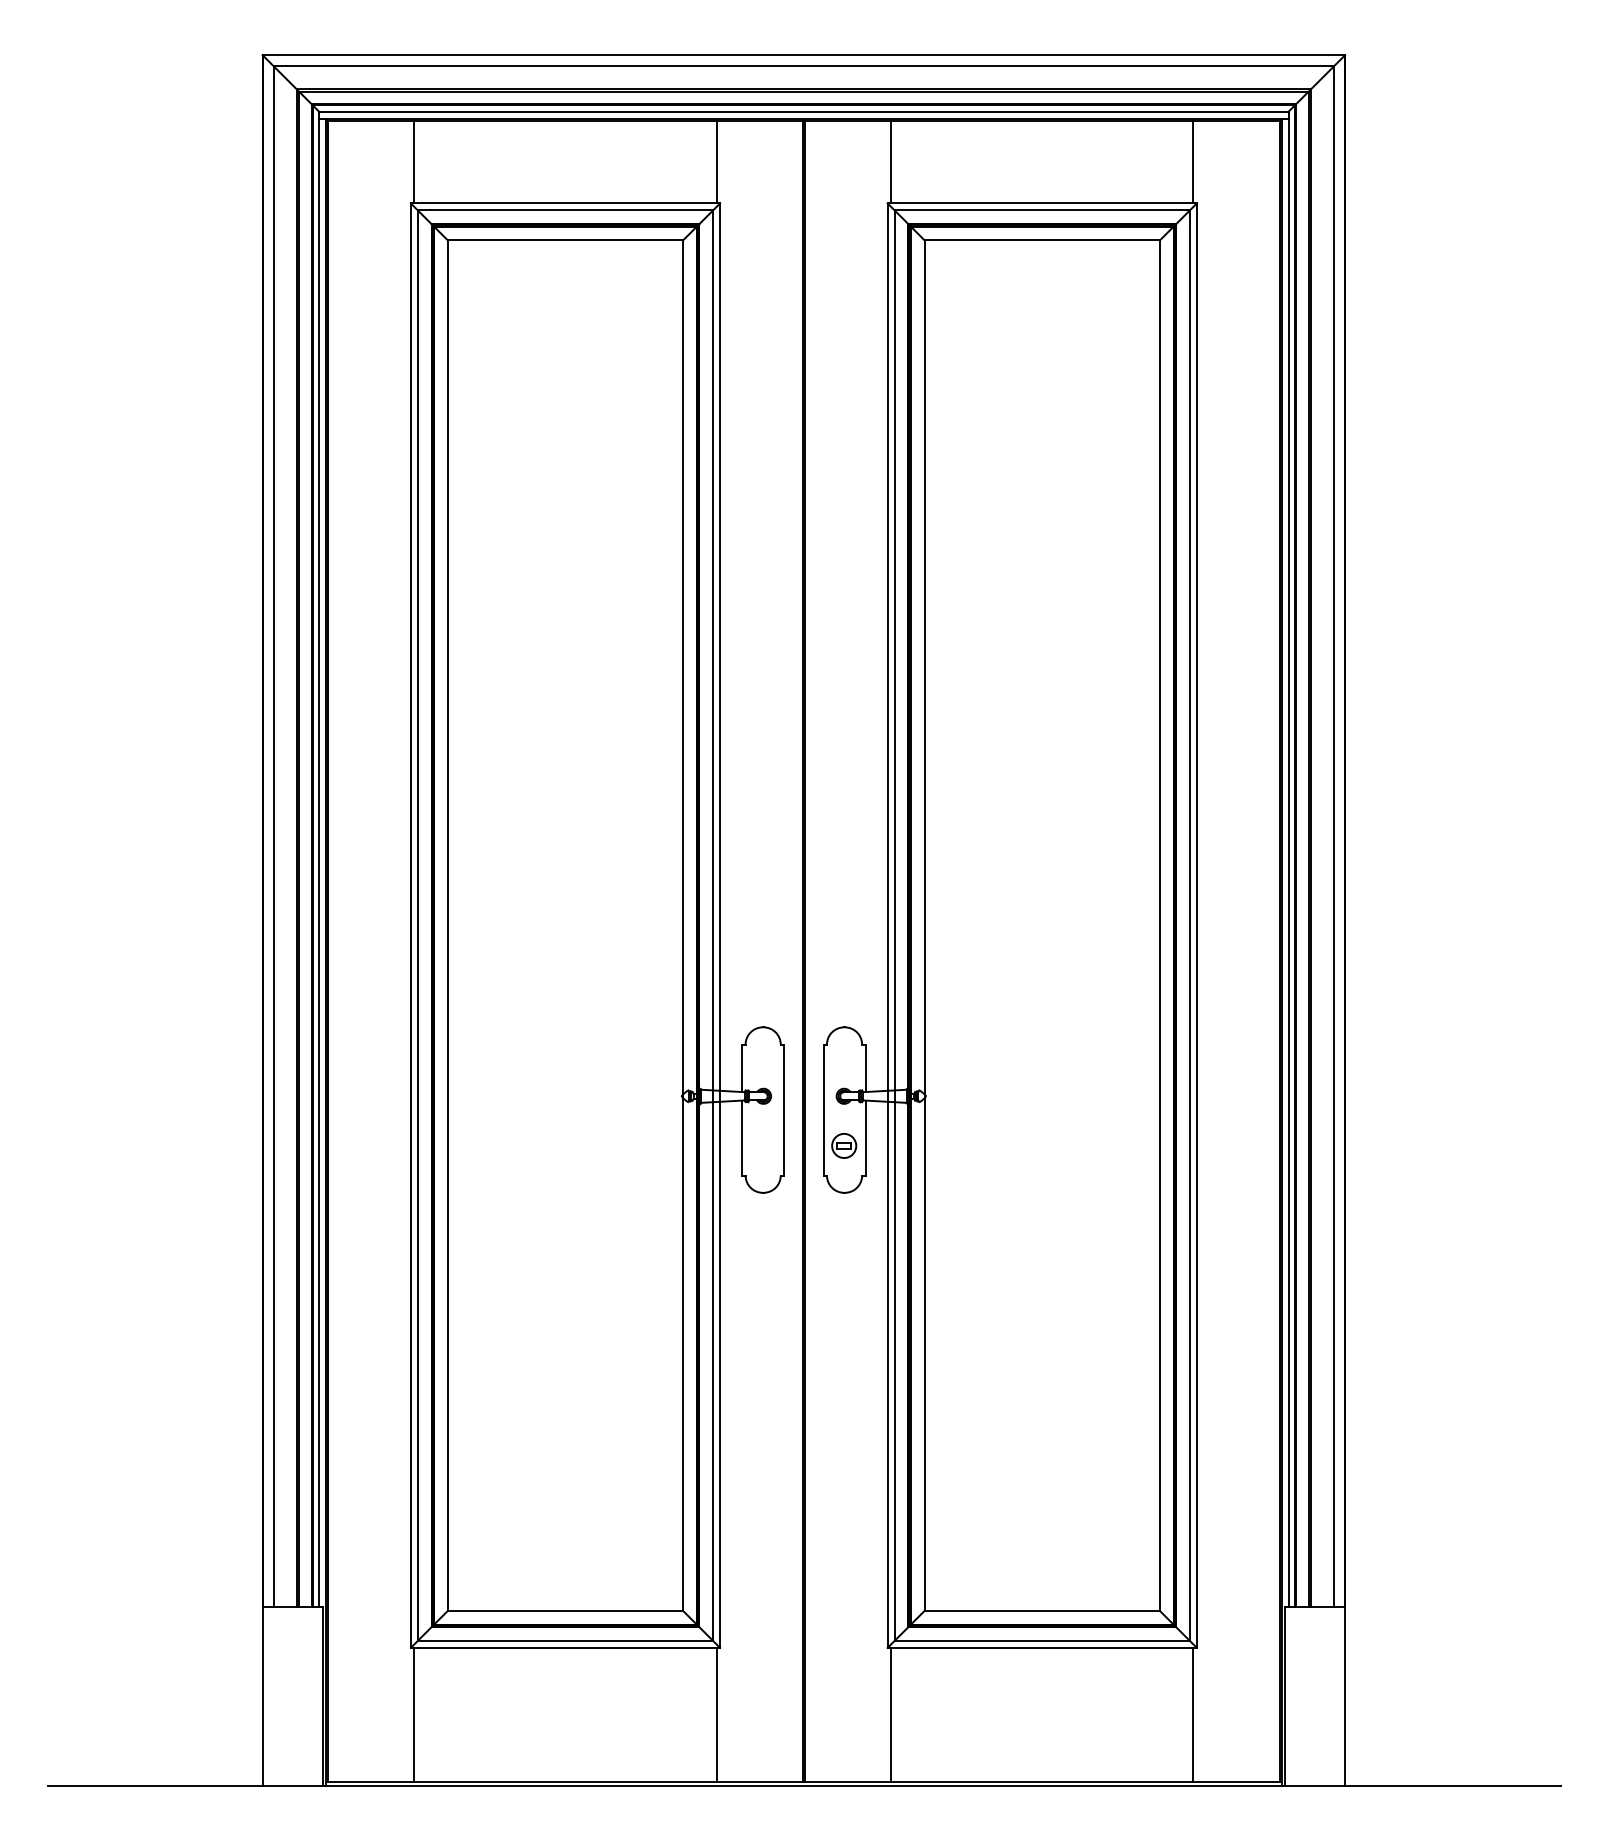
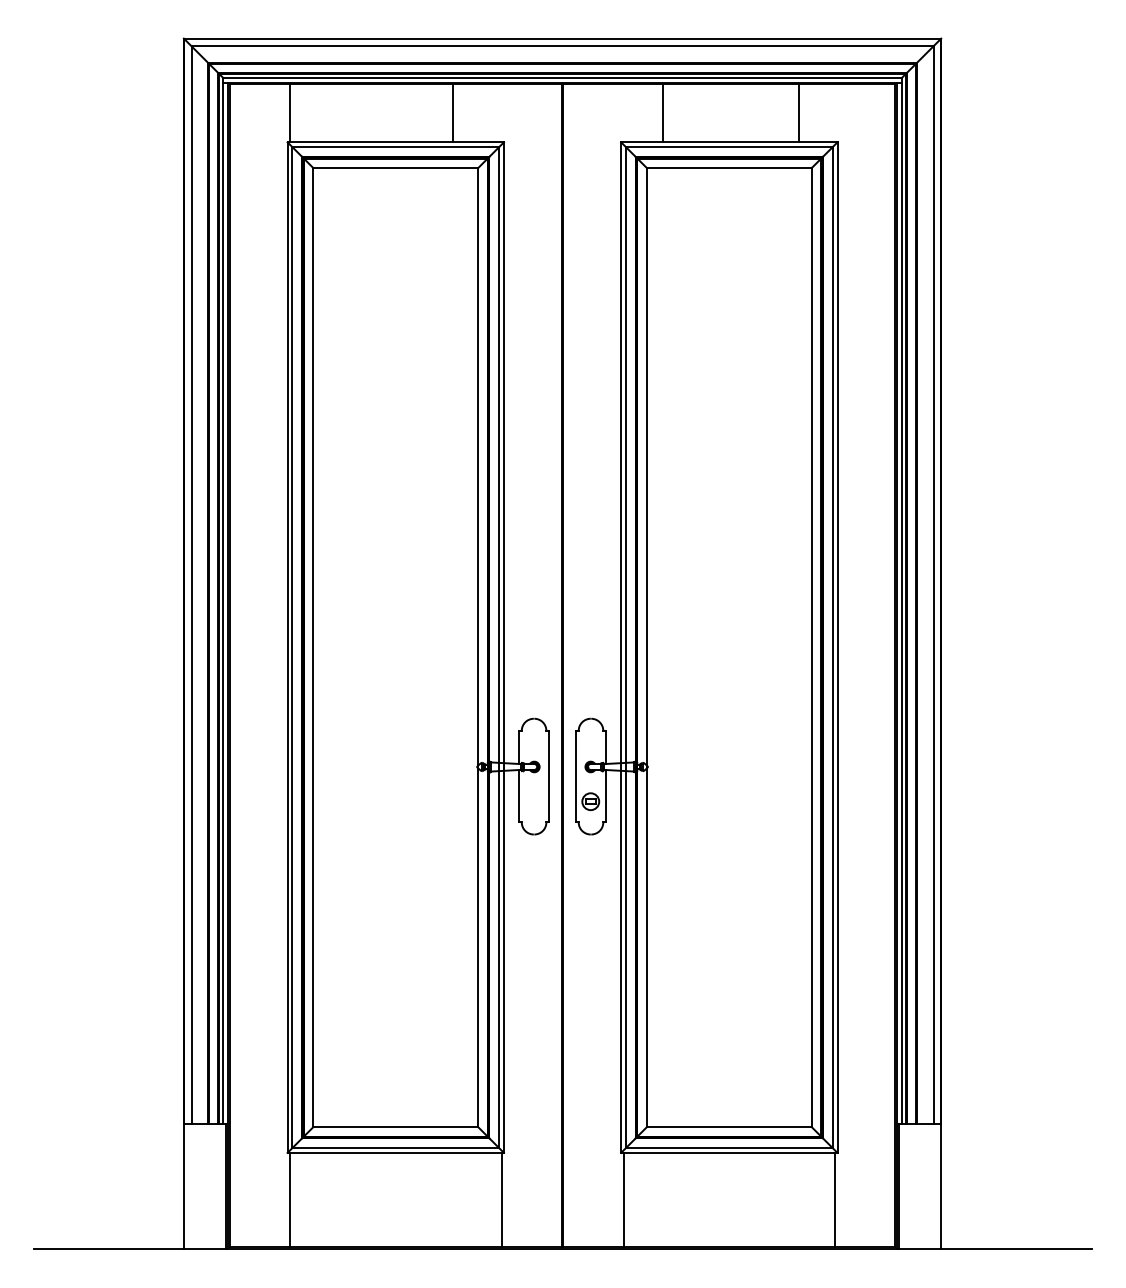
line: (716, 162) -> (452, 113), moved
line: (890, 162) -> (662, 113), moved
line: (1194, 162) -> (799, 113), moved

